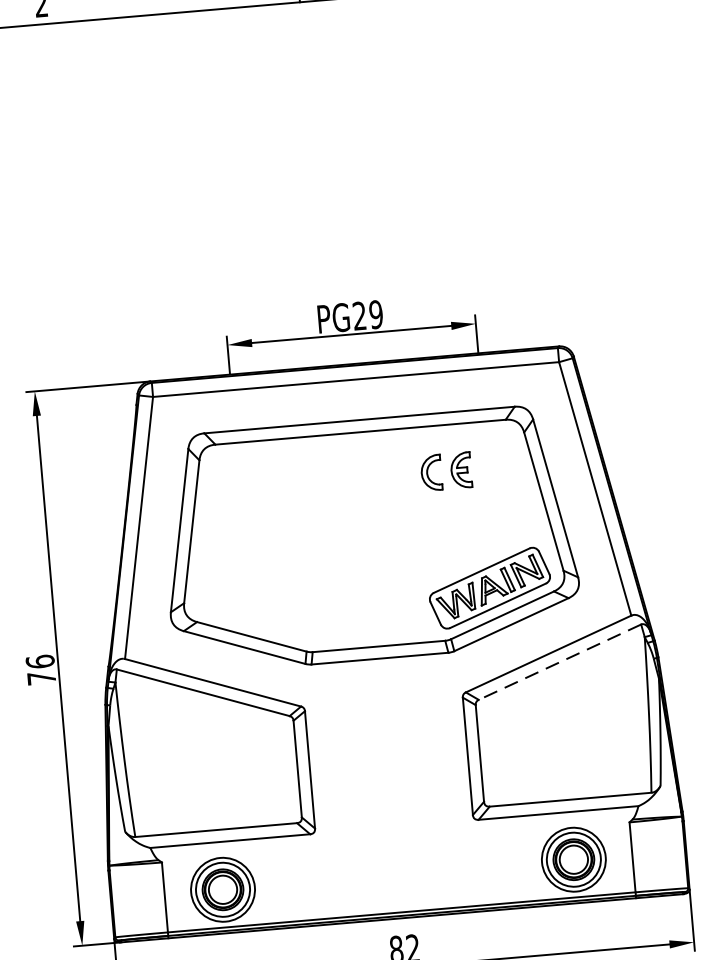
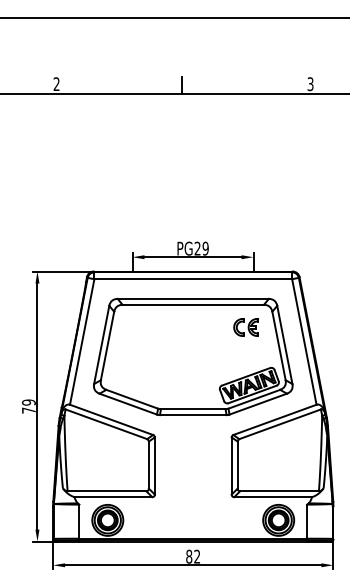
part: (445, 471) -> (245, 327), moved
text: (39, 661) -> (28, 402), 76 -> 79
line: (558, 662) -> (279, 424), dashed -> solid

